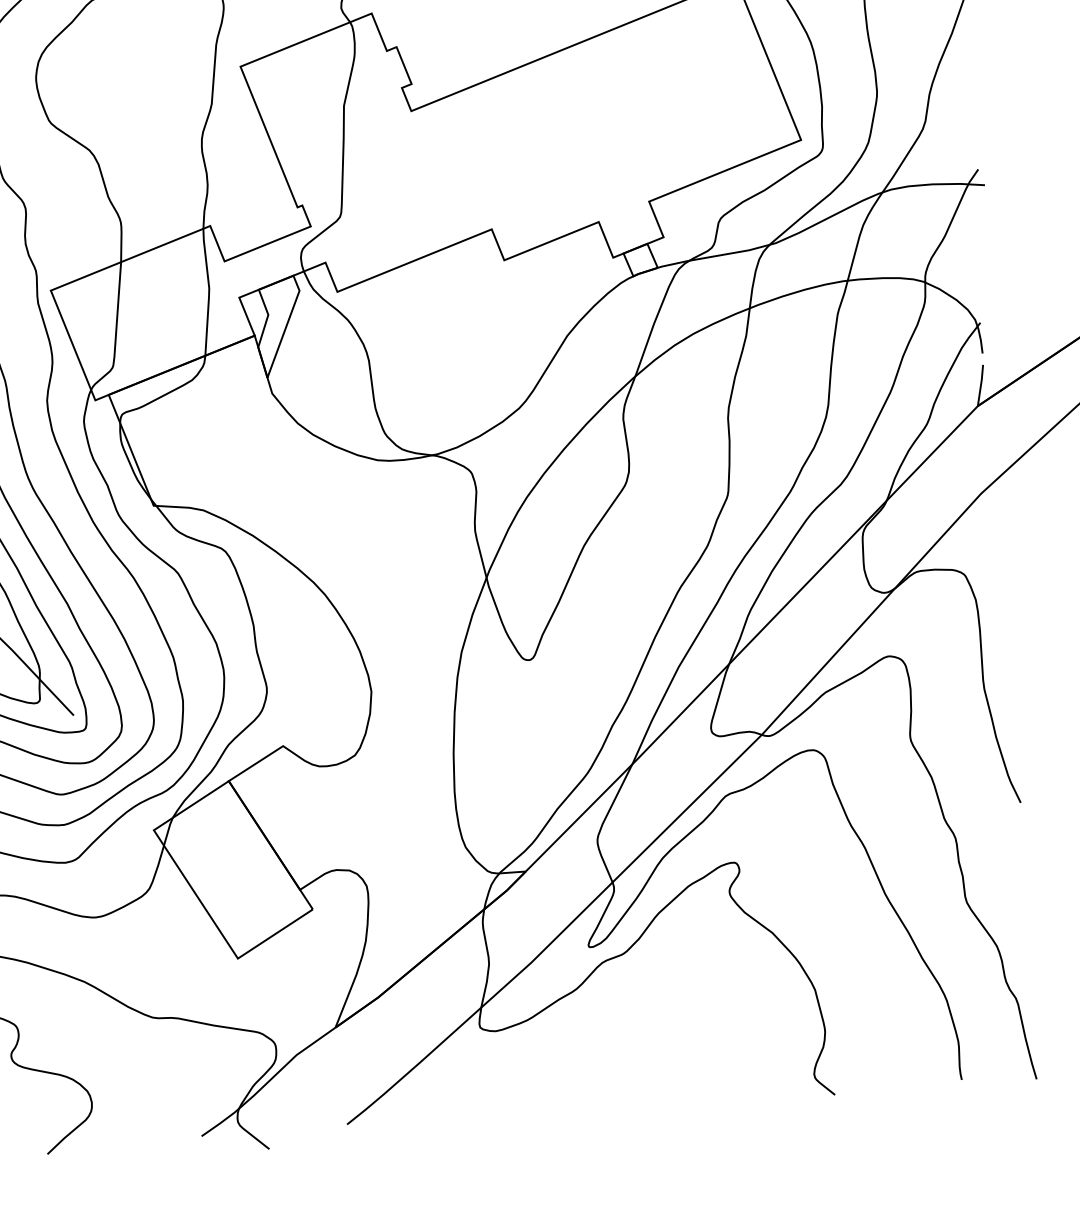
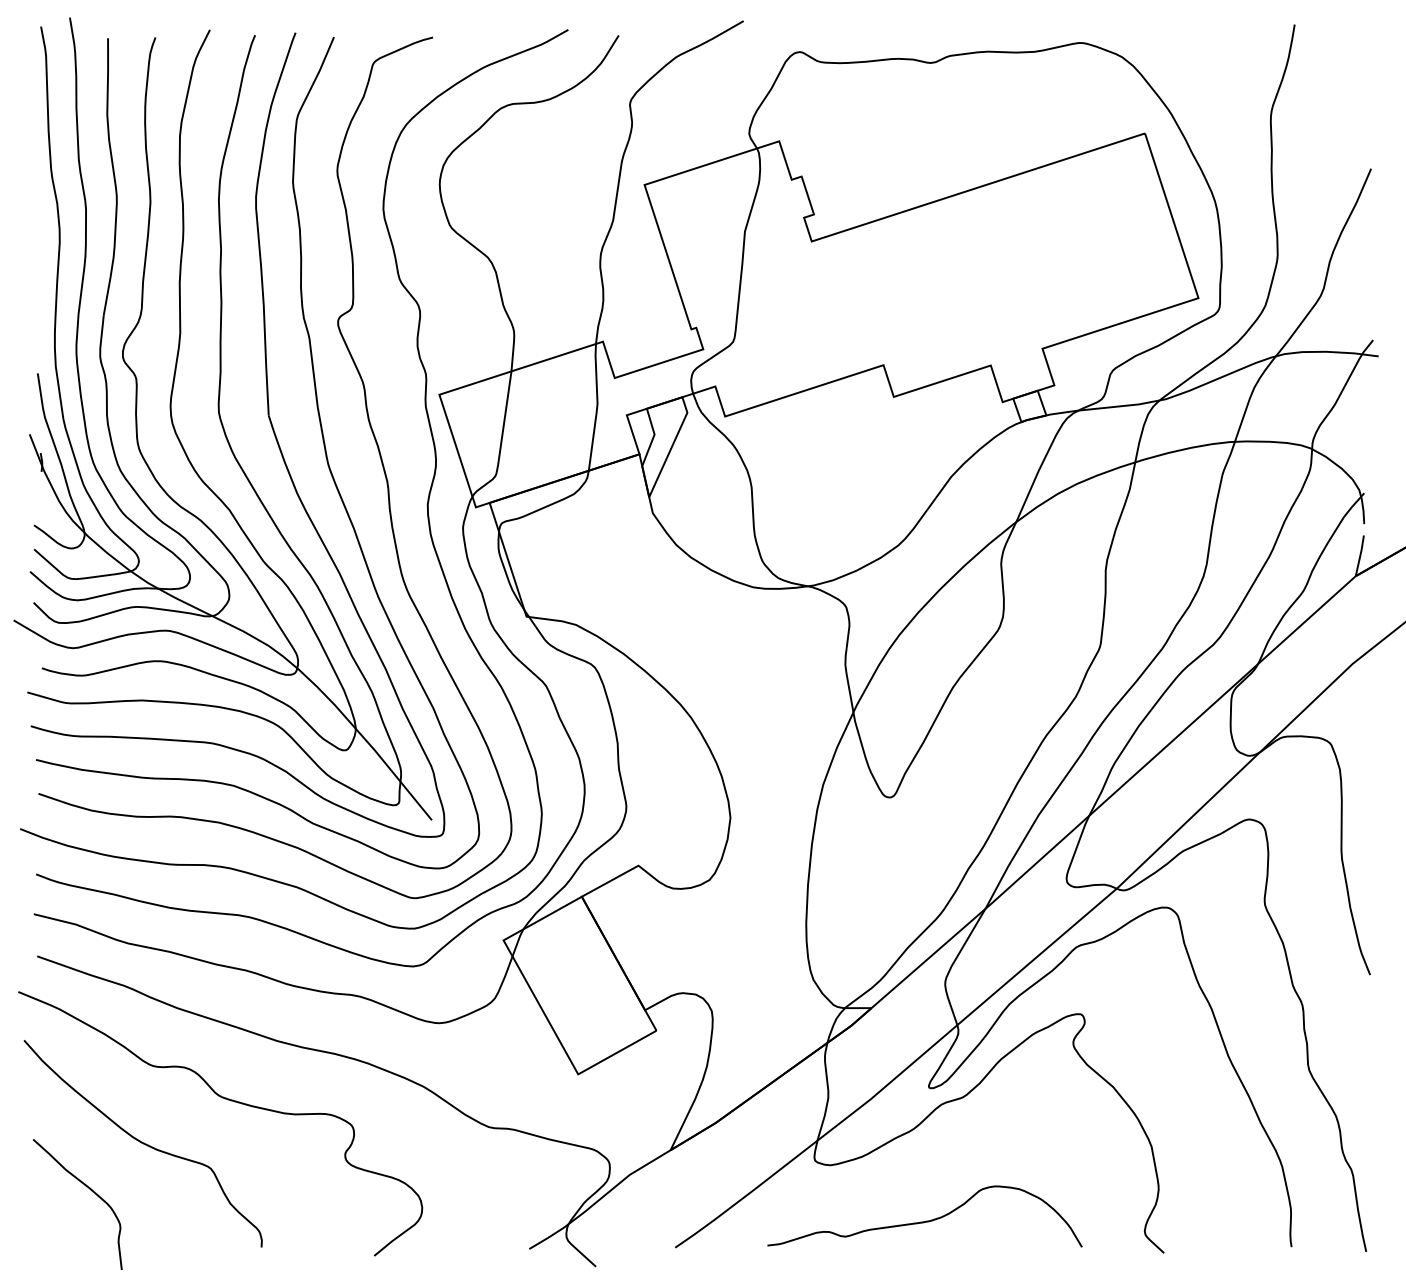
curve: (595, 1079) -> (926, 1220), added

